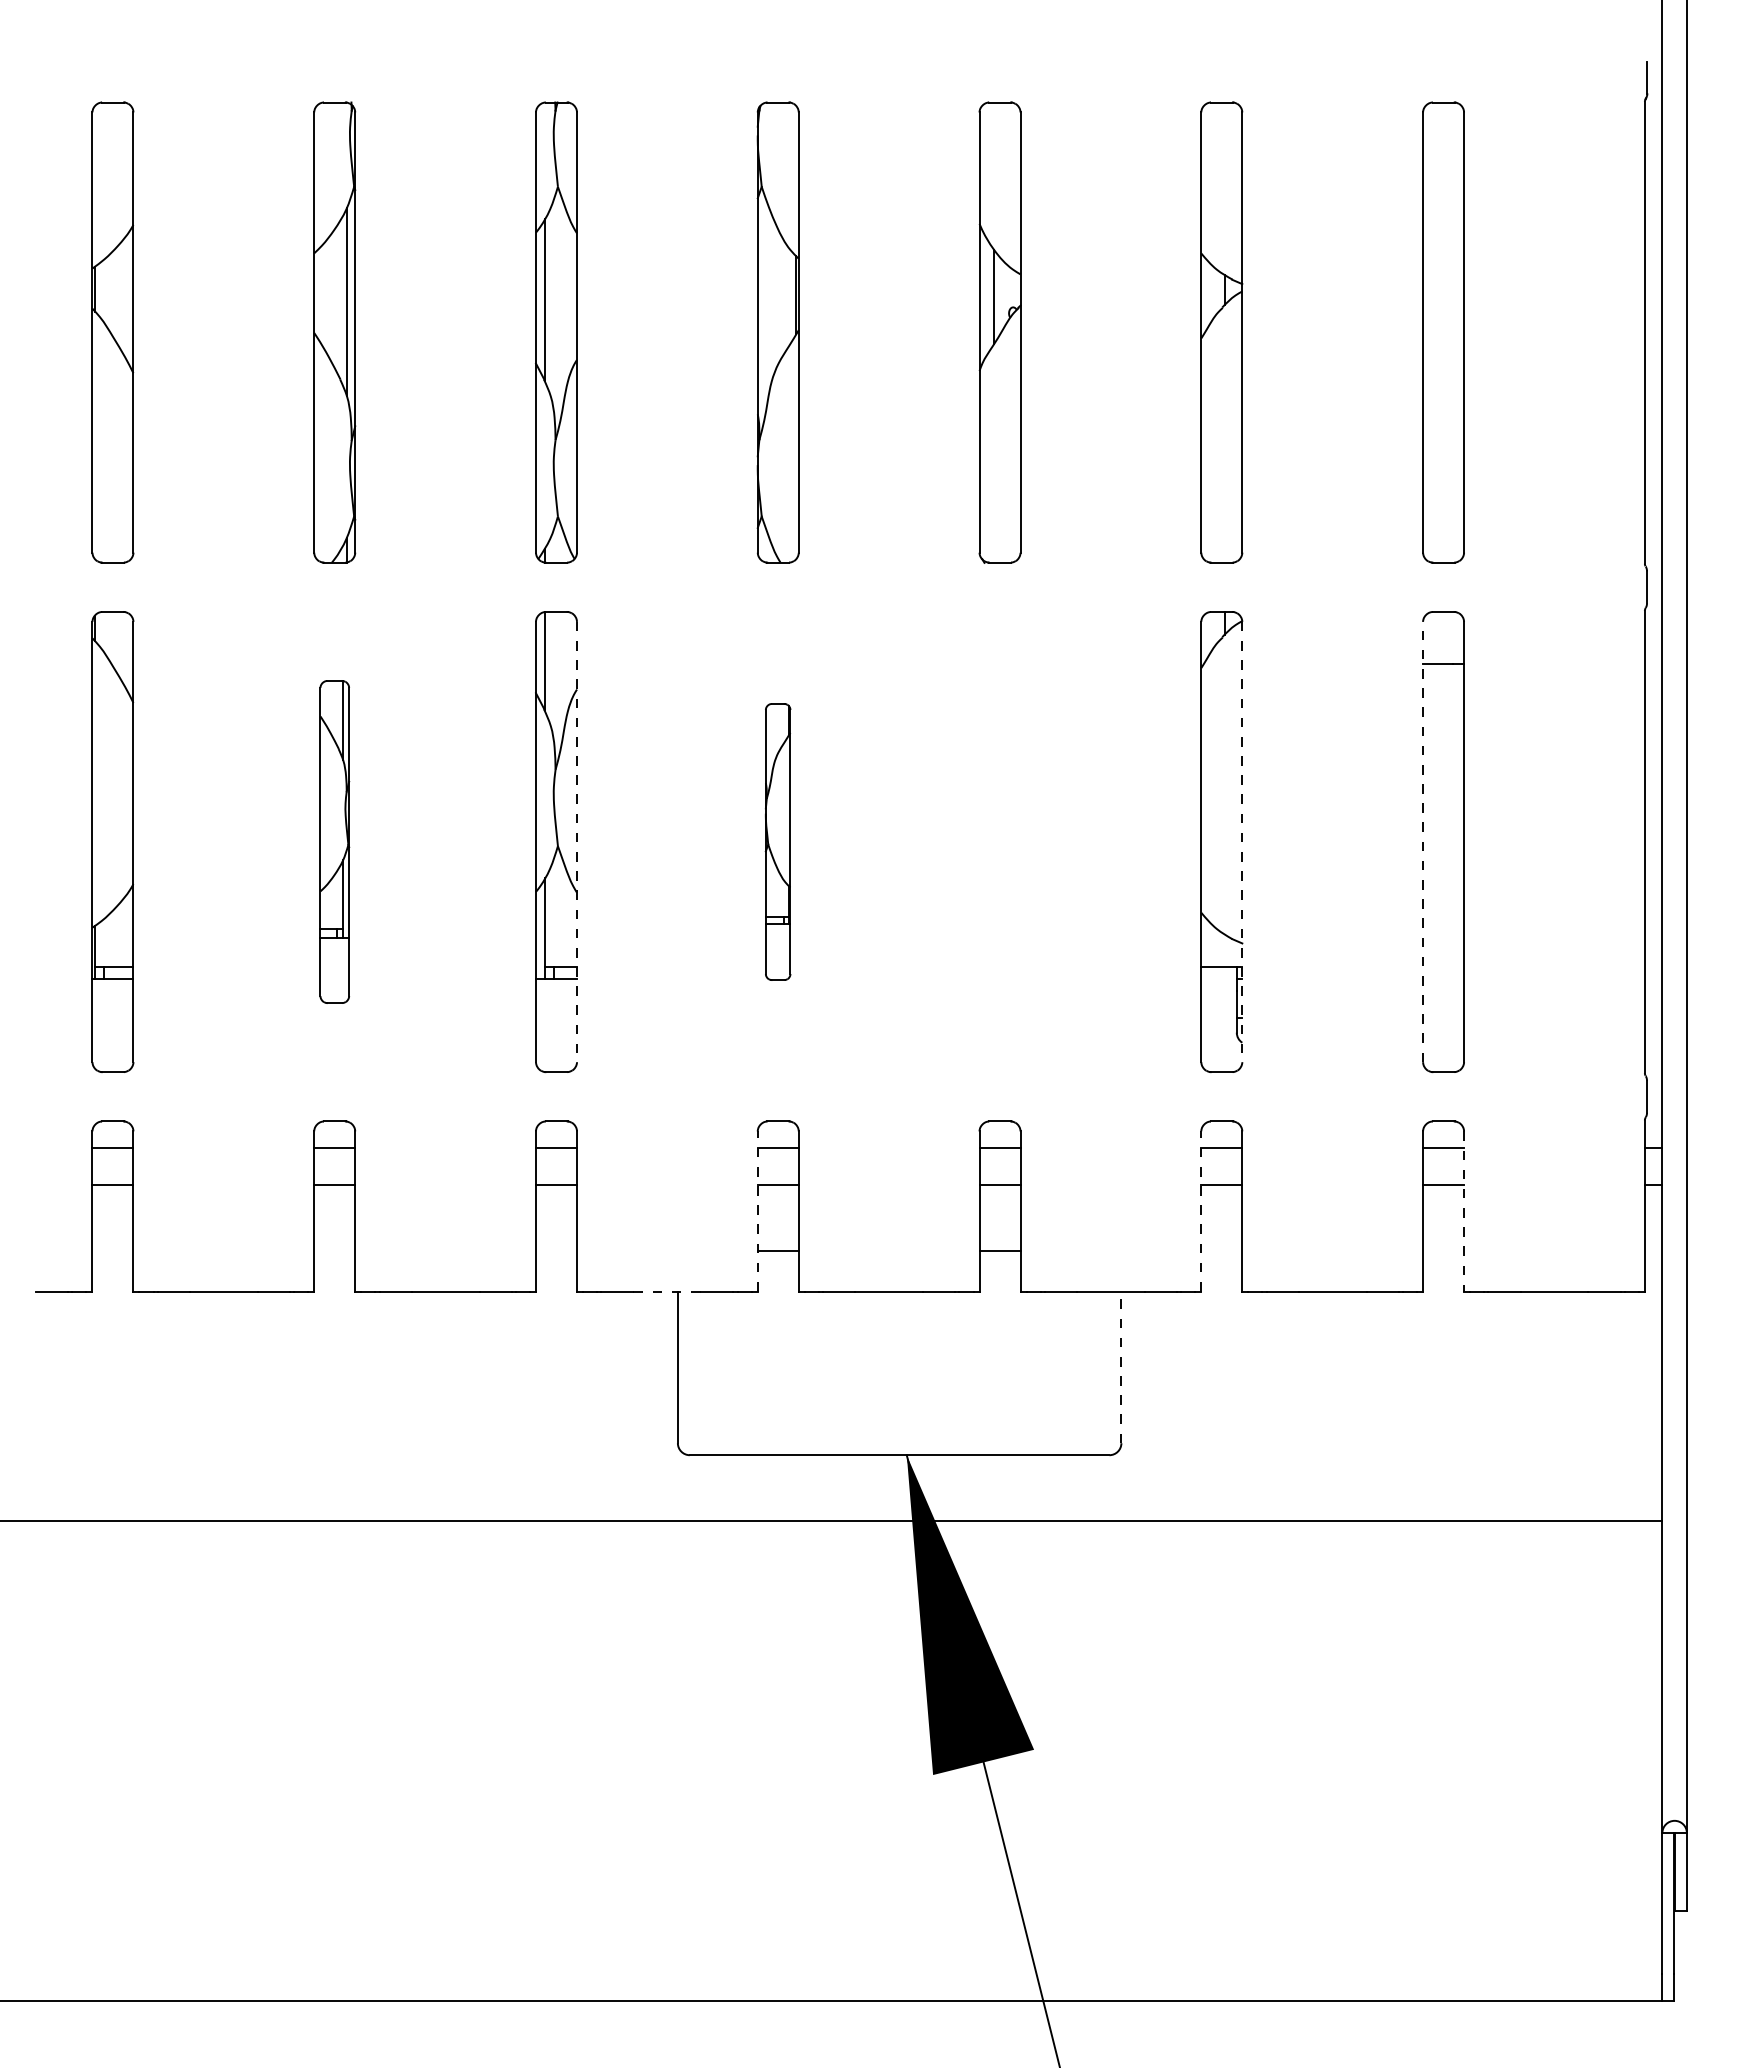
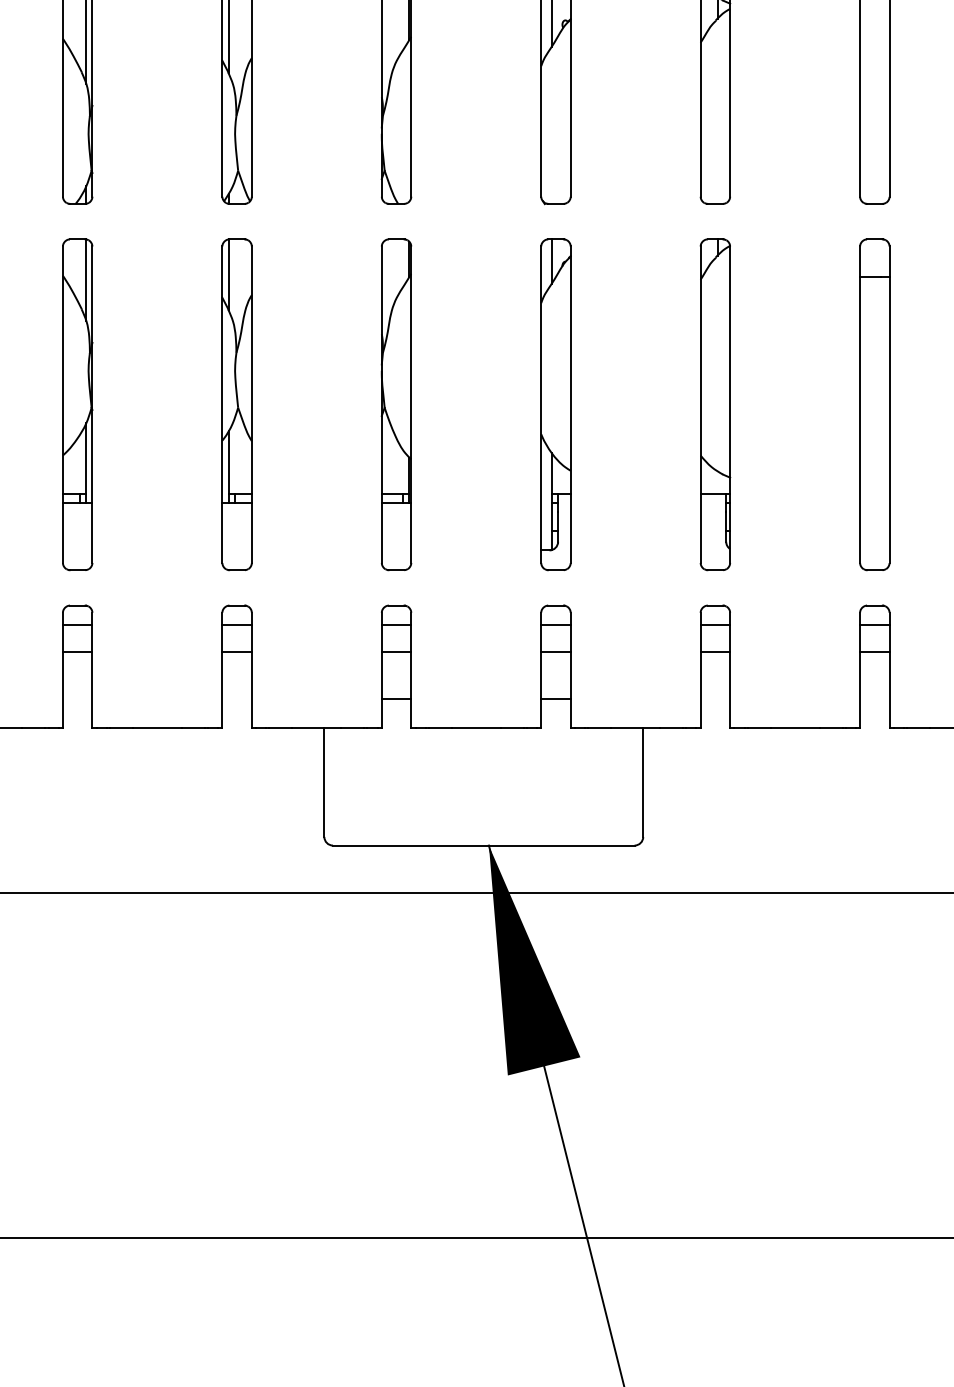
part: (334, 841) -> (77, 404), size x1.43
part: (777, 841) -> (395, 404), size x1.67
part: (999, 841) -> (555, 404), added
line: (1423, 841) -> (860, 404), dashed -> solid
line: (577, 842) -> (252, 405), dashed -> solid
line: (1242, 842) -> (730, 405), dashed -> solid
line: (757, 1210) -> (381, 669), dashed -> solid
line: (1201, 1210) -> (700, 669), dashed -> solid
line: (1464, 1211) -> (889, 670), dashed -> solid
line: (667, 1291) -> (316, 727), dashed -> solid
line: (1121, 1367) -> (643, 782), dashed -> solid

